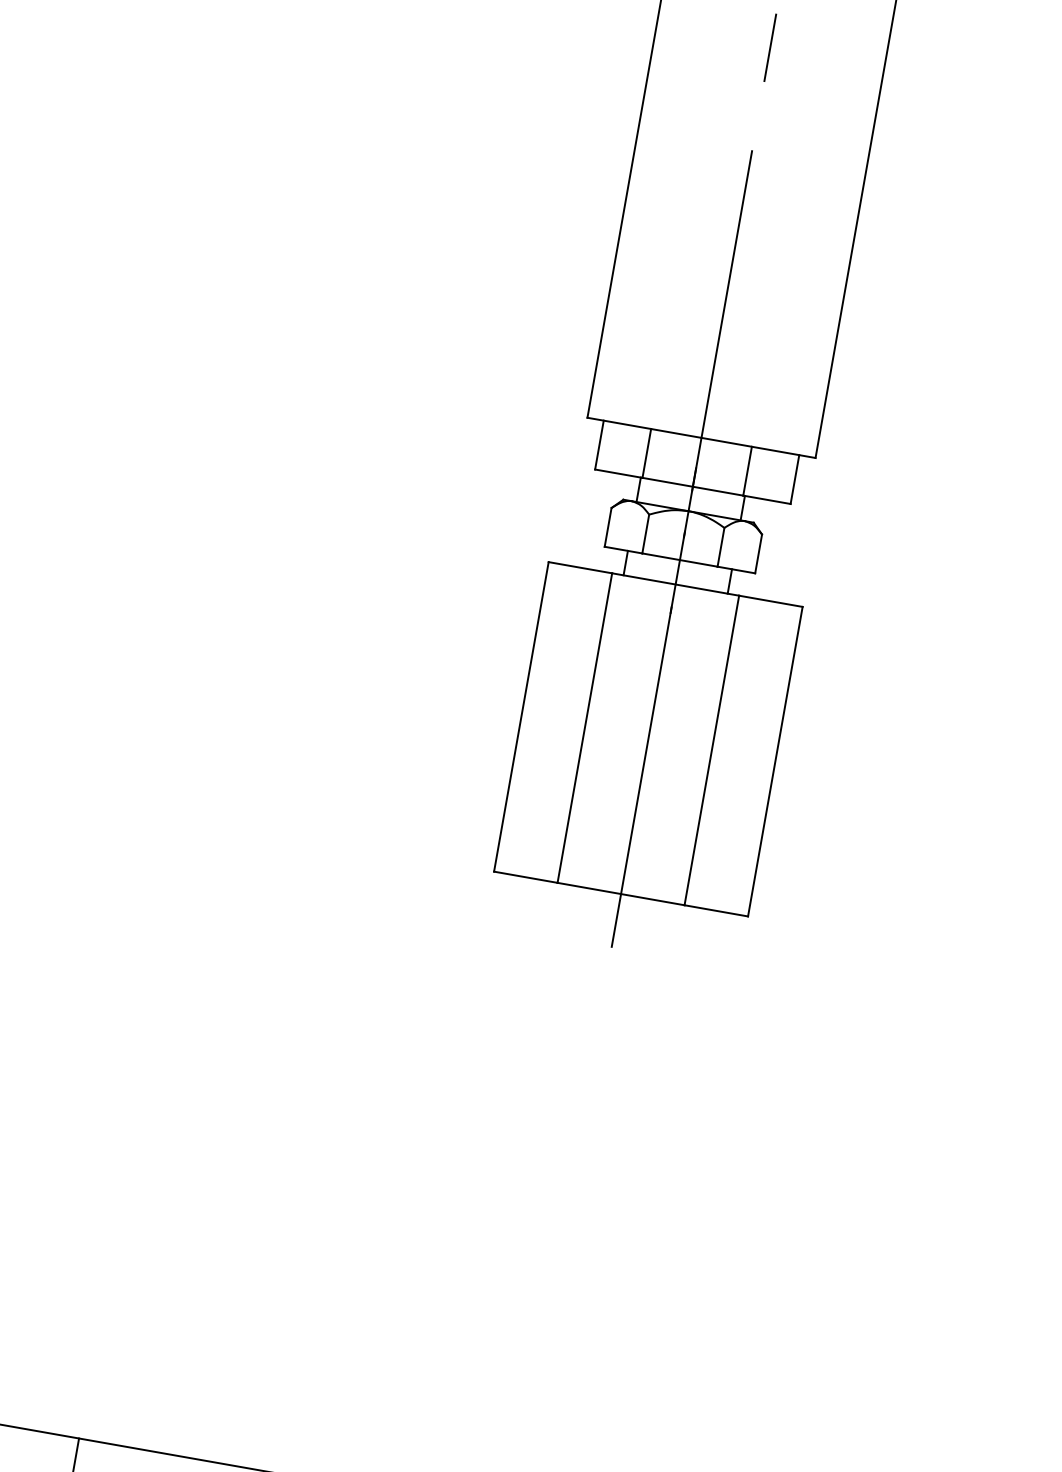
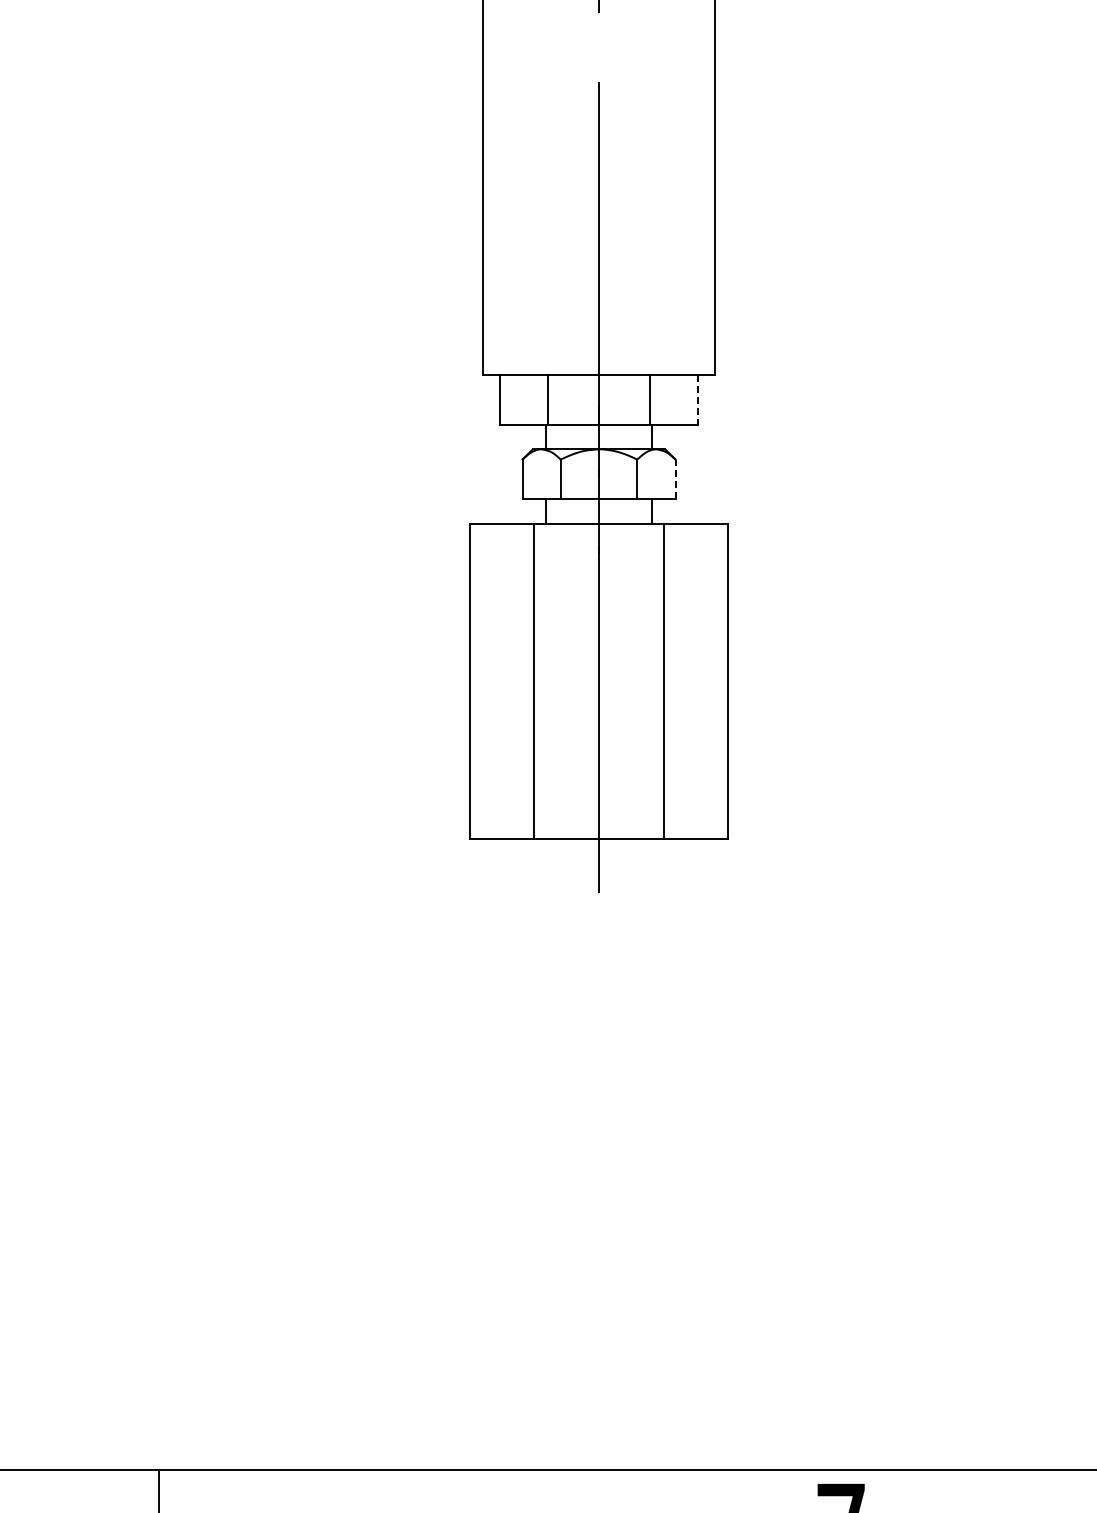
line: (795, 479) -> (698, 399), solid -> dashed
line: (758, 554) -> (675, 479), solid -> dashed

